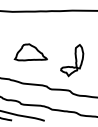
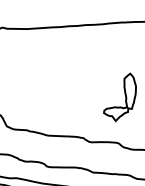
part: (30, 52) -> (56, 88), removed

